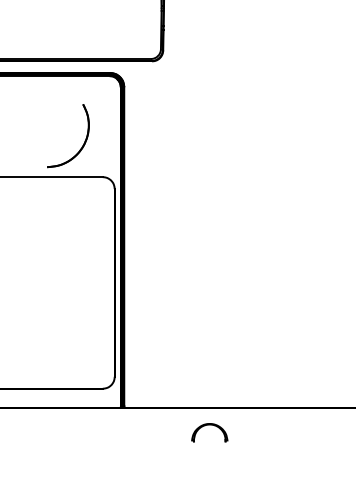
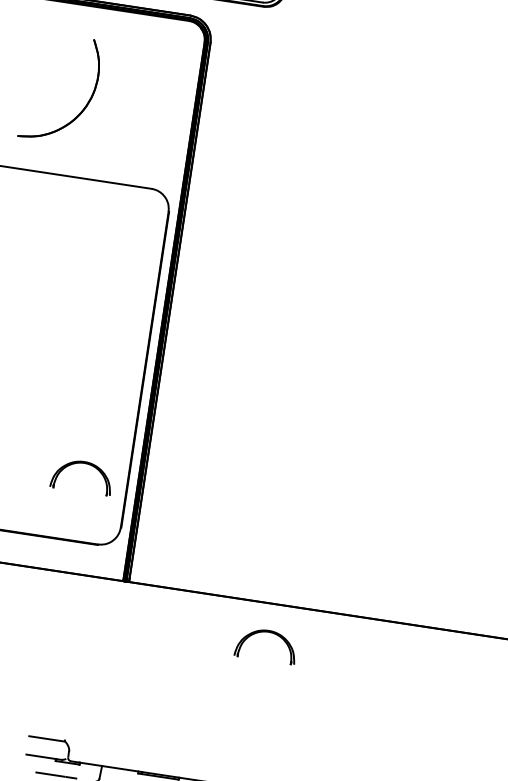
part: (84, 140) -> (87, 100), moved
part: (87, 343) -> (83, 464), added

